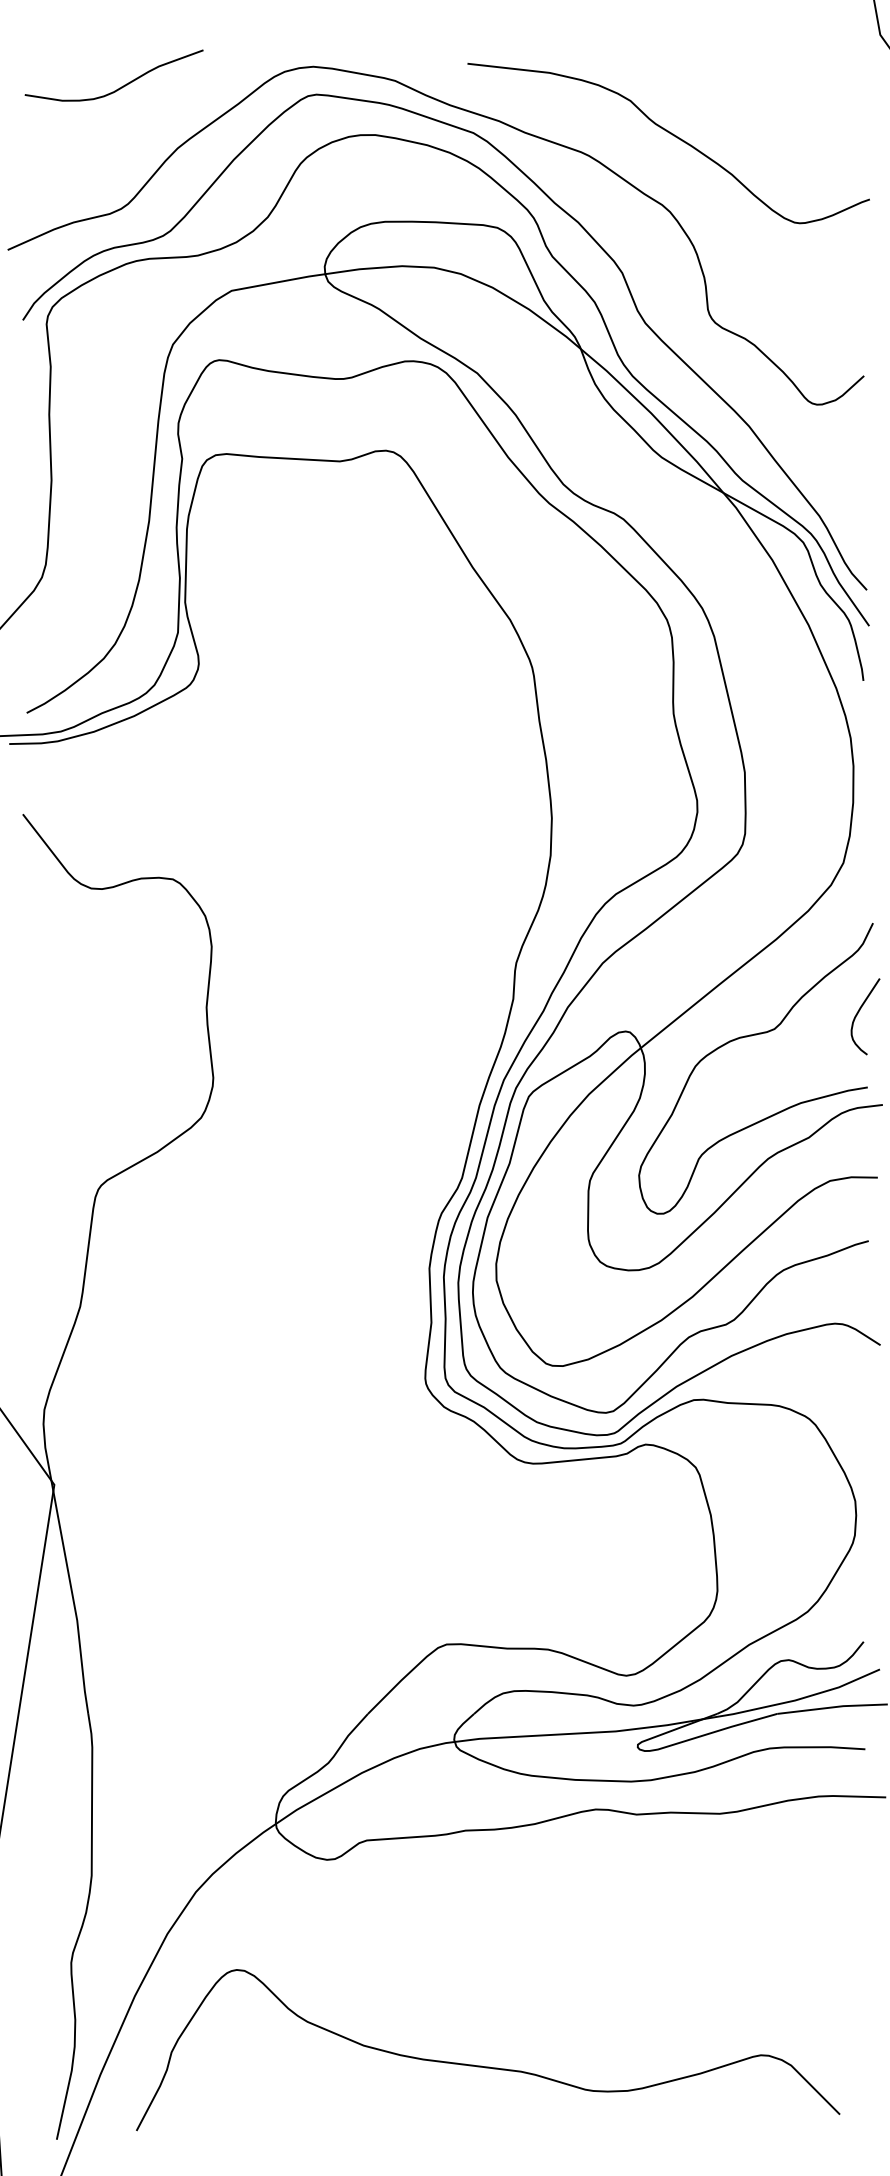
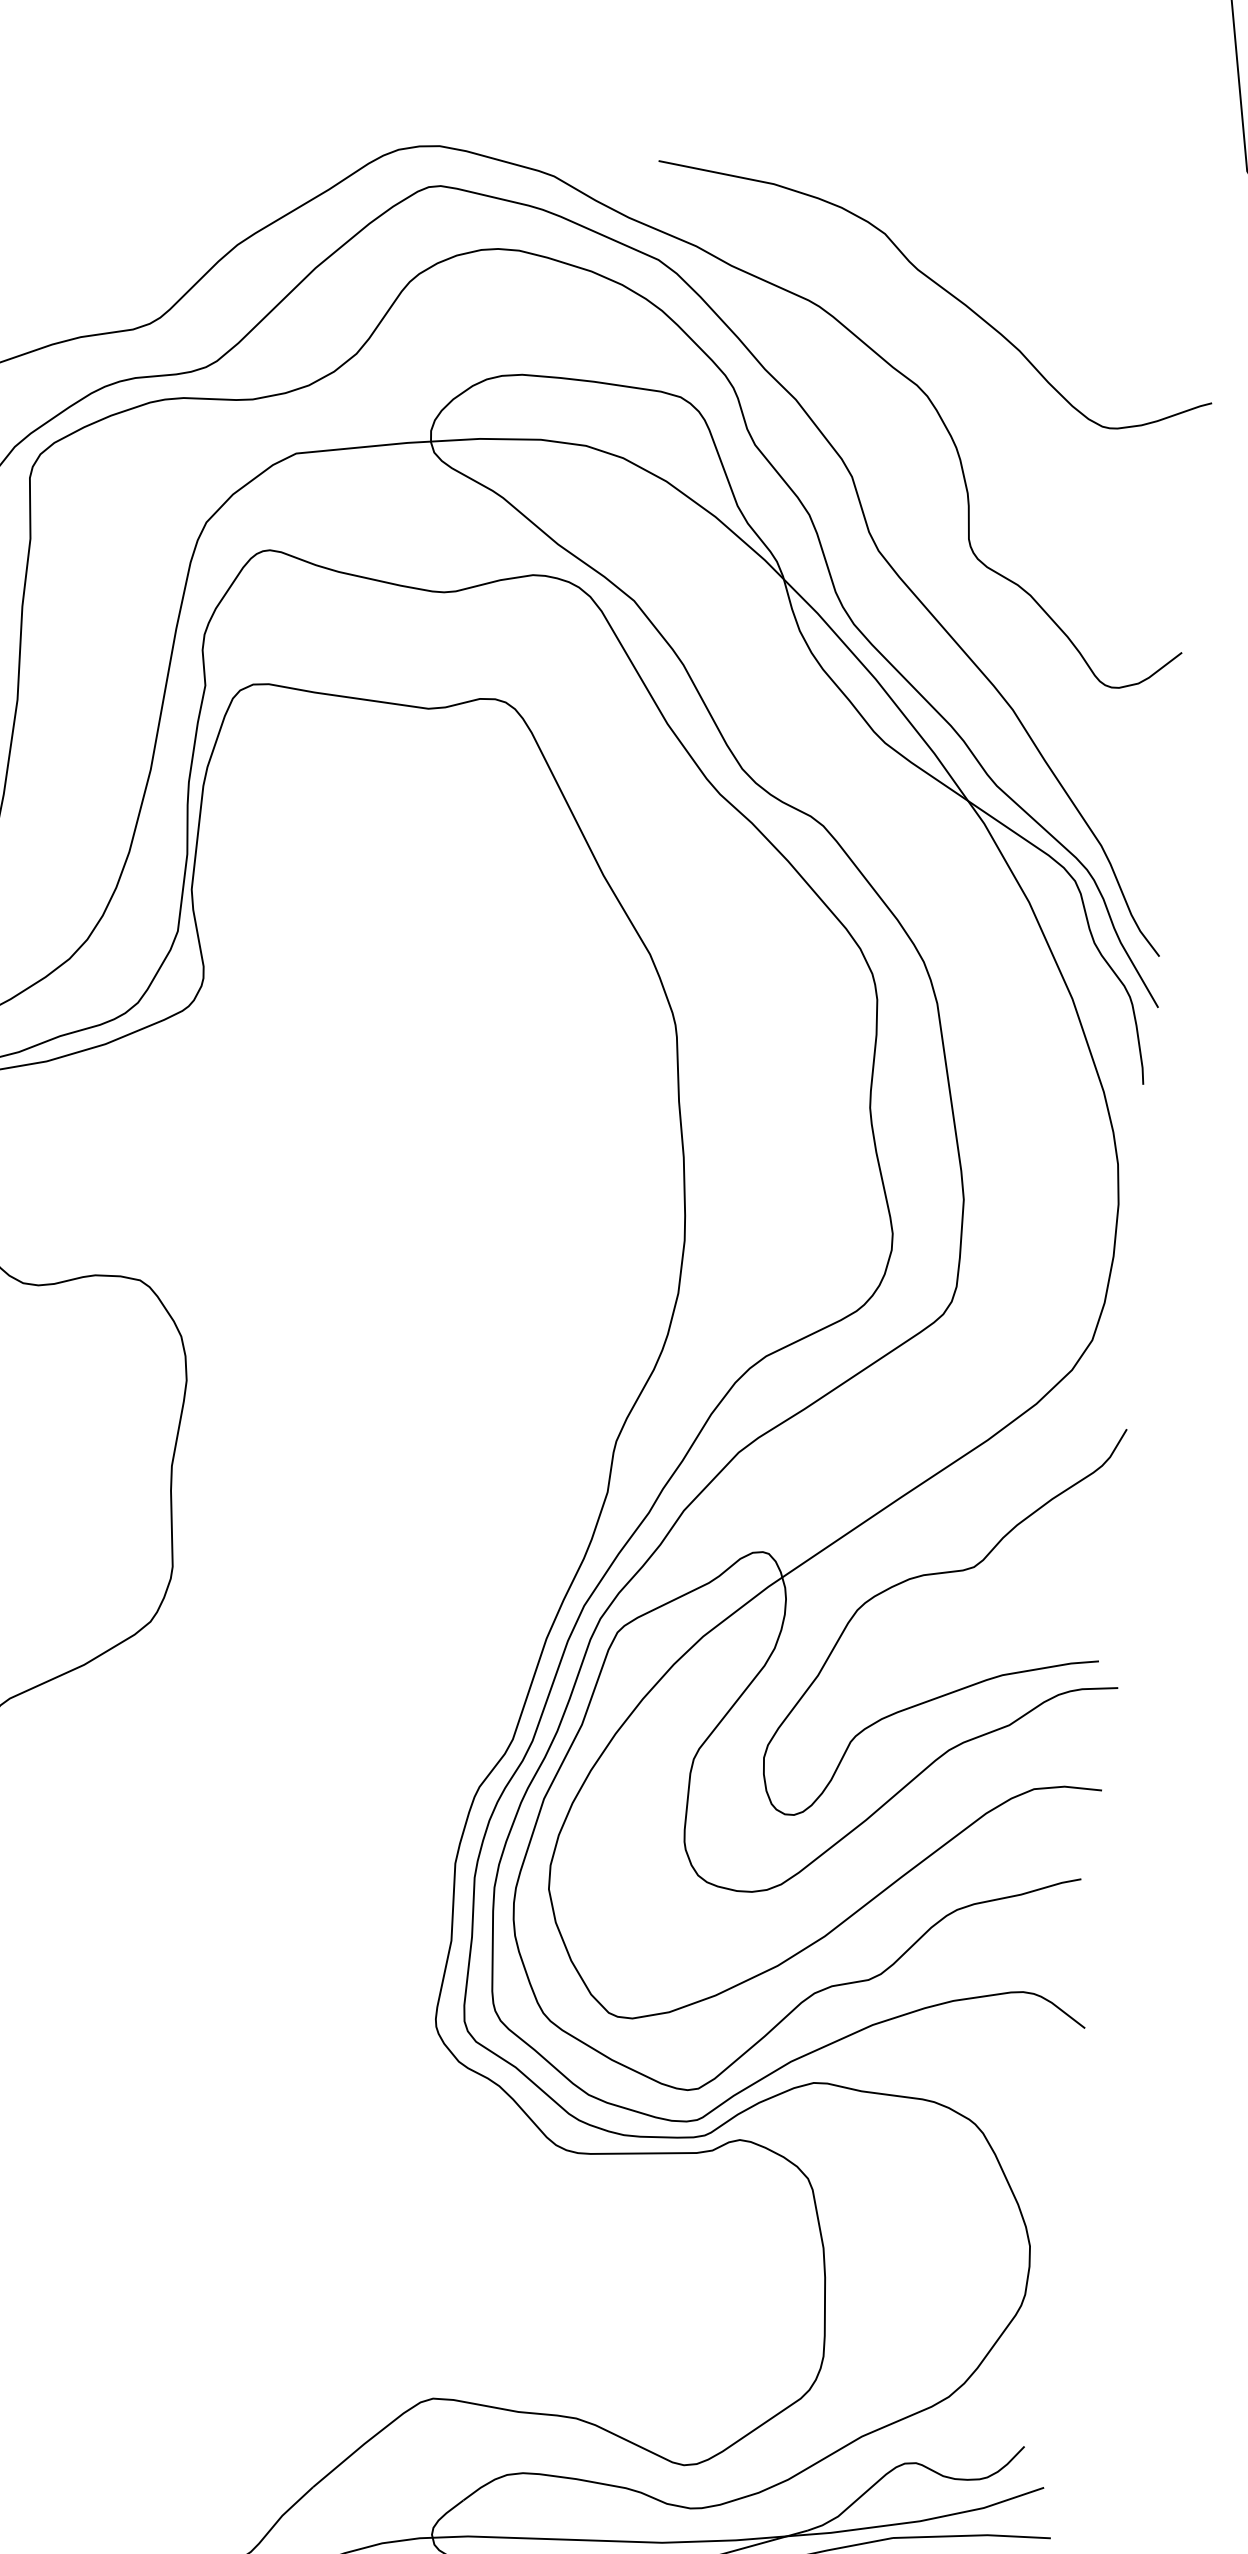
curve: (119, 87) -> (162, 151), removed
curve: (858, 1013) -> (1094, 1555), removed

